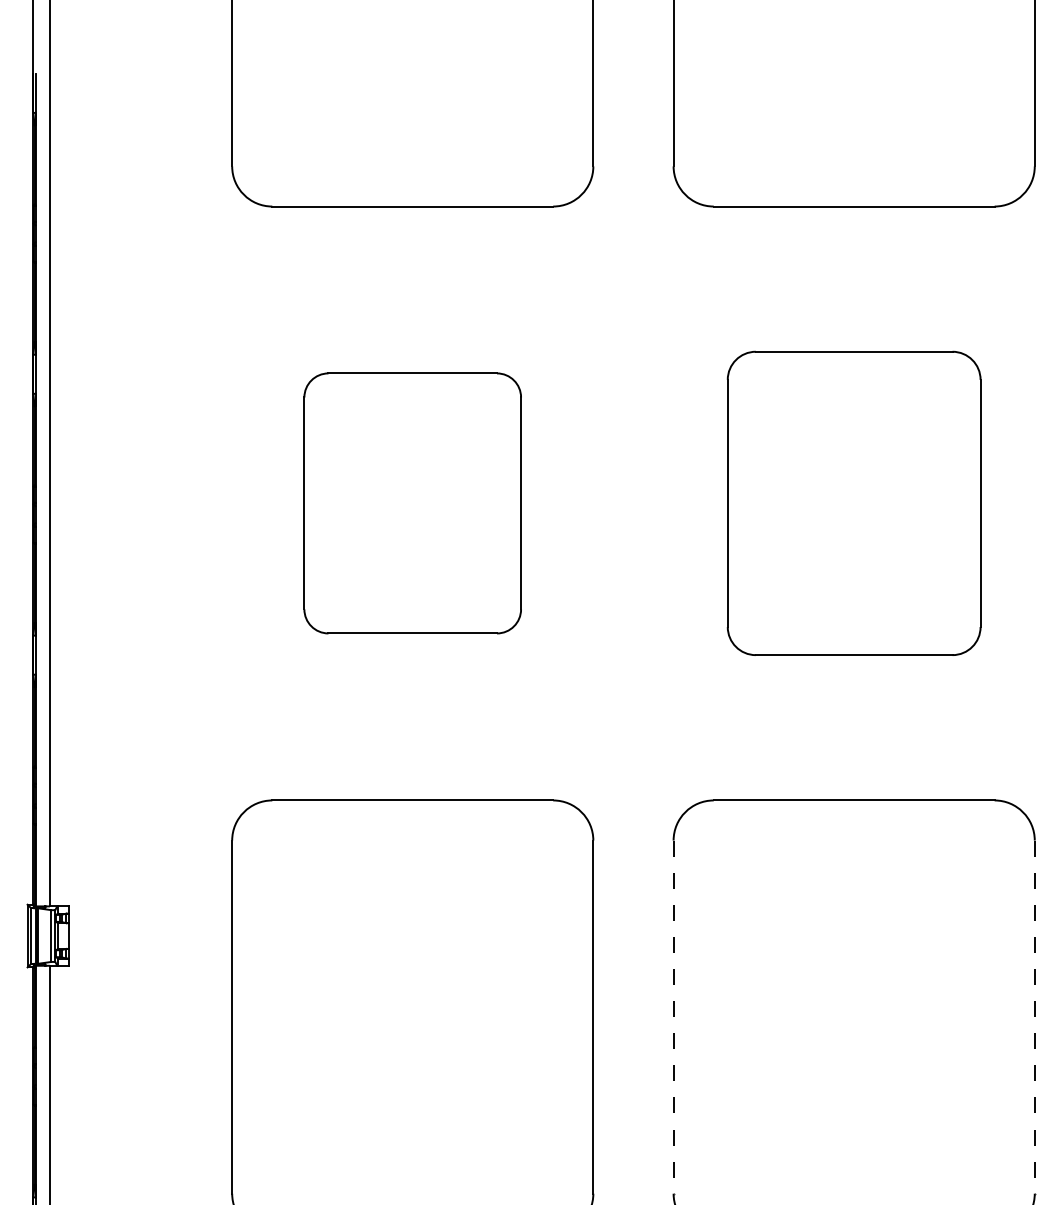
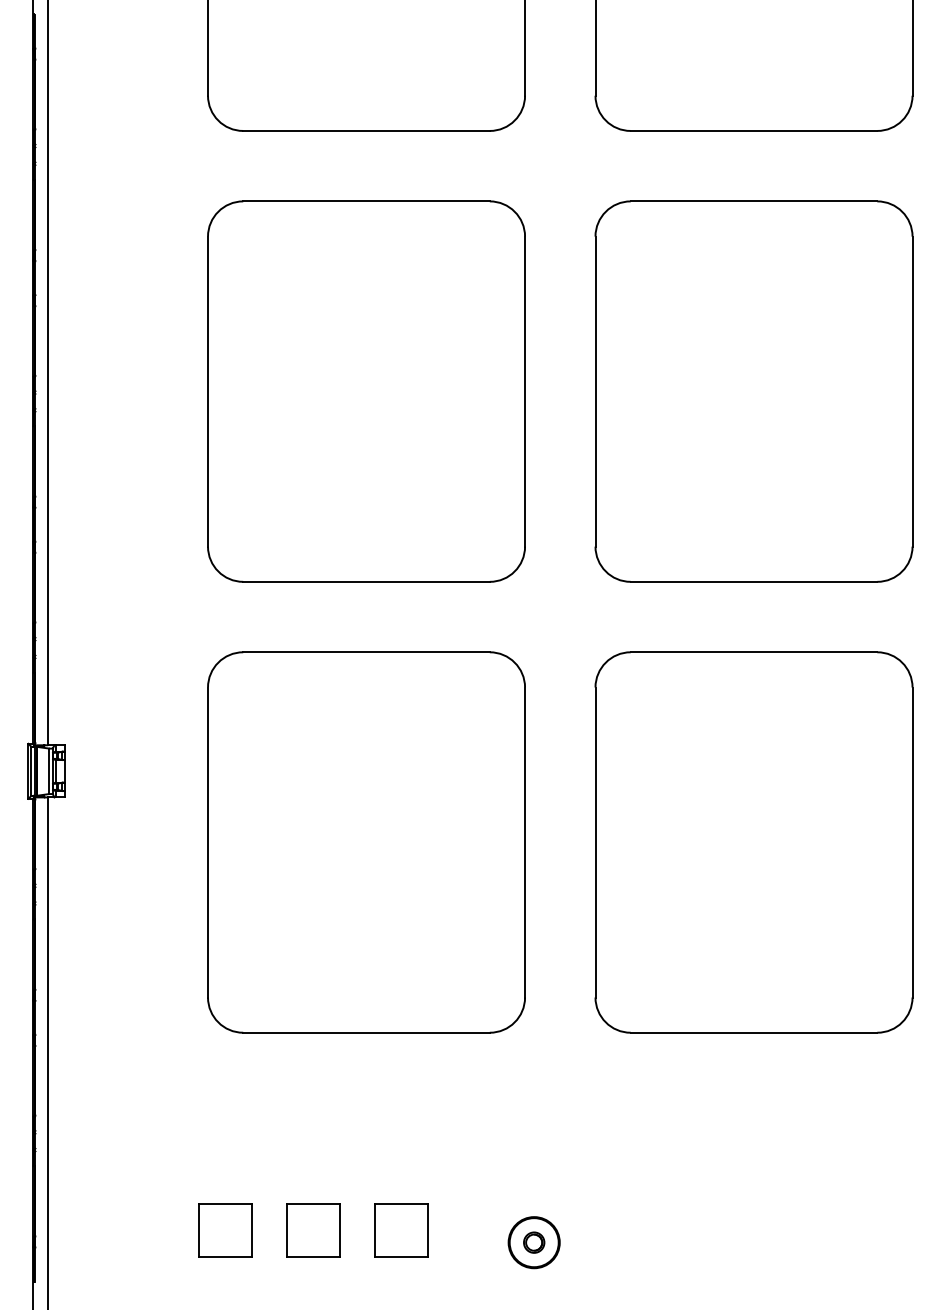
part: (412, 503) -> (366, 391), size x1.67
part: (853, 503) -> (753, 391), size x1.43
line: (673, 1017) -> (595, 842), dashed -> solid
line: (1034, 1017) -> (912, 842), dashed -> solid

